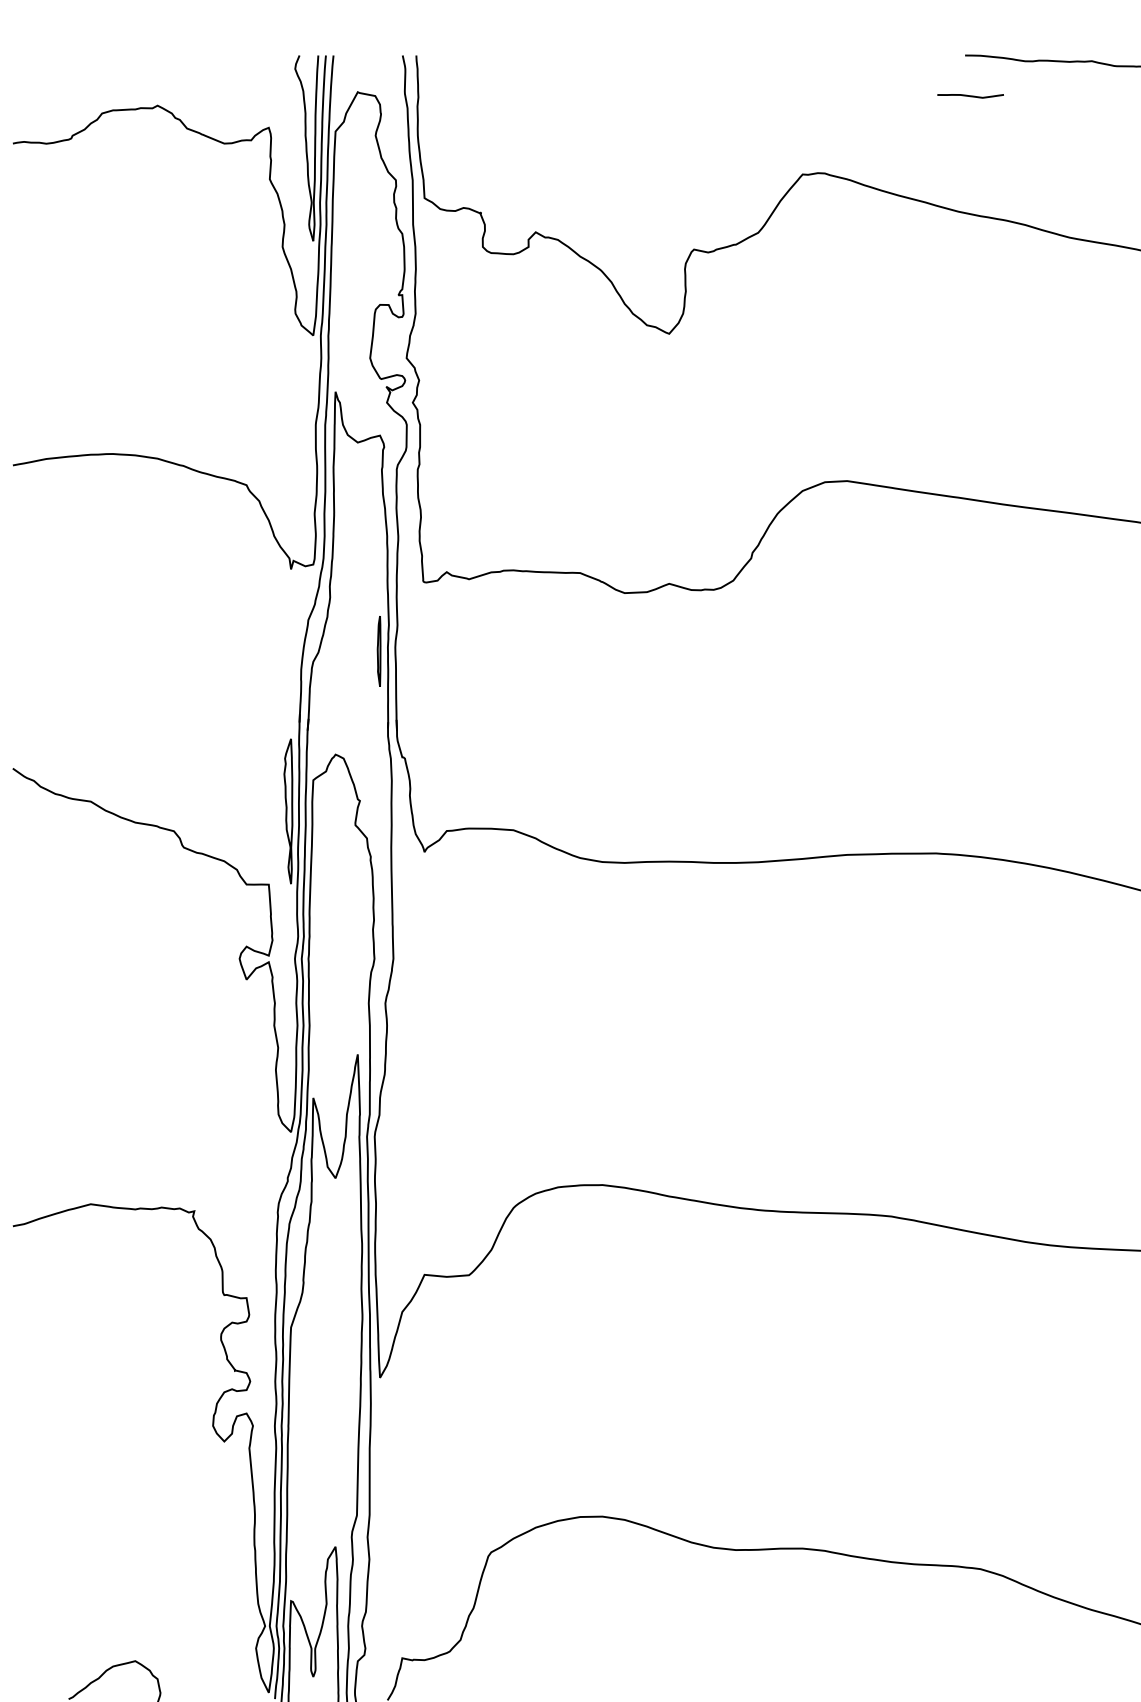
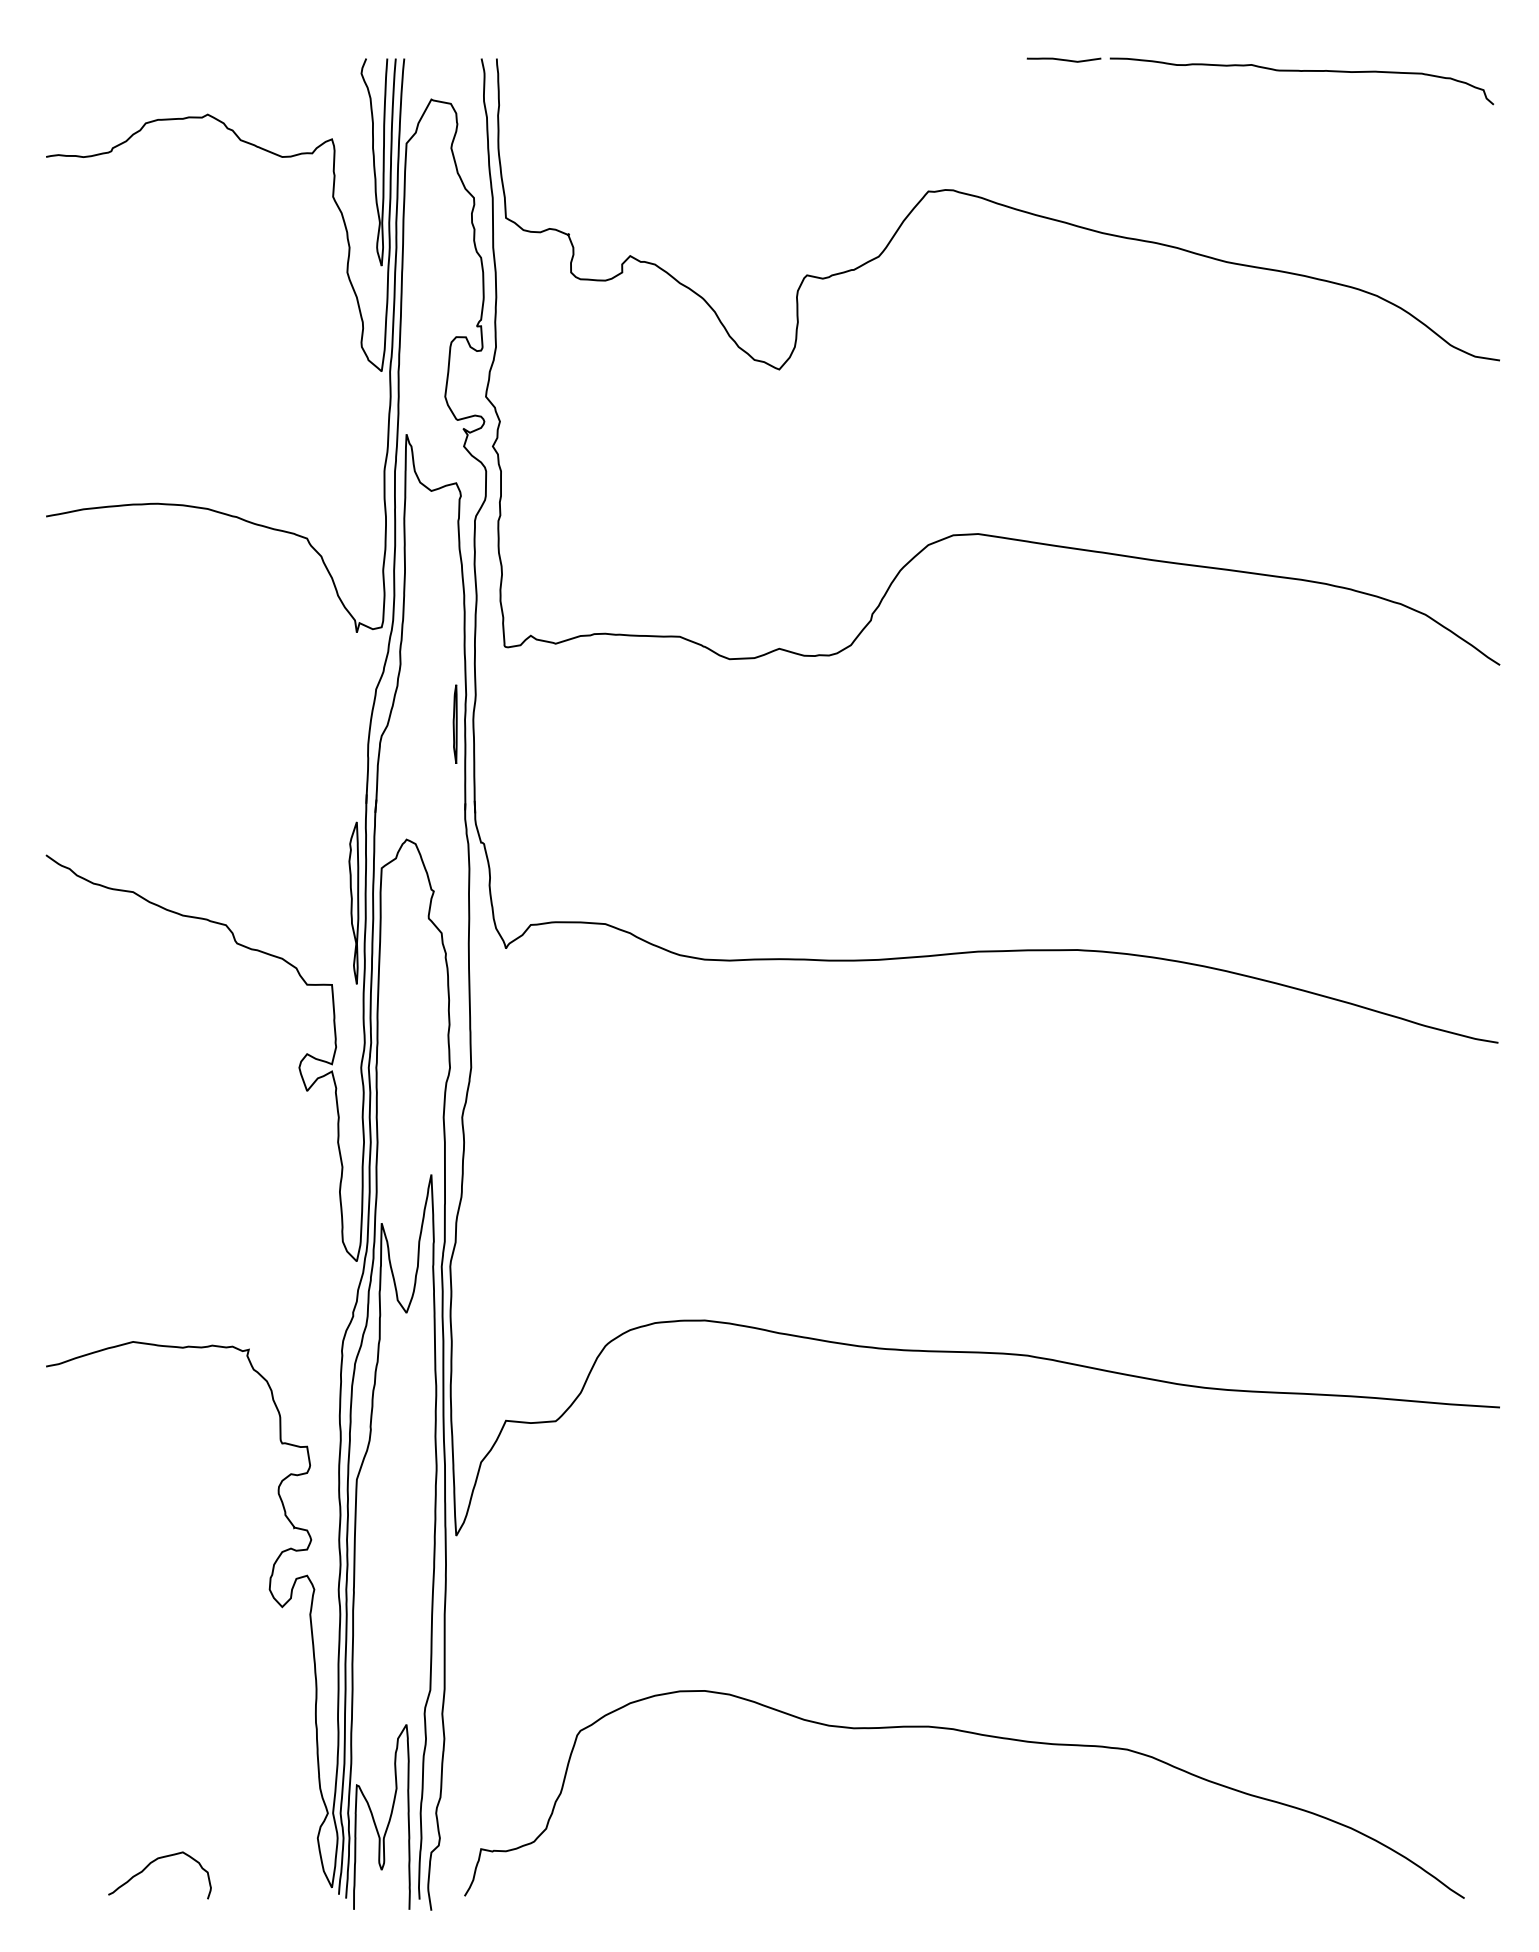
curve: (970, 95) -> (1063, 59), moved

